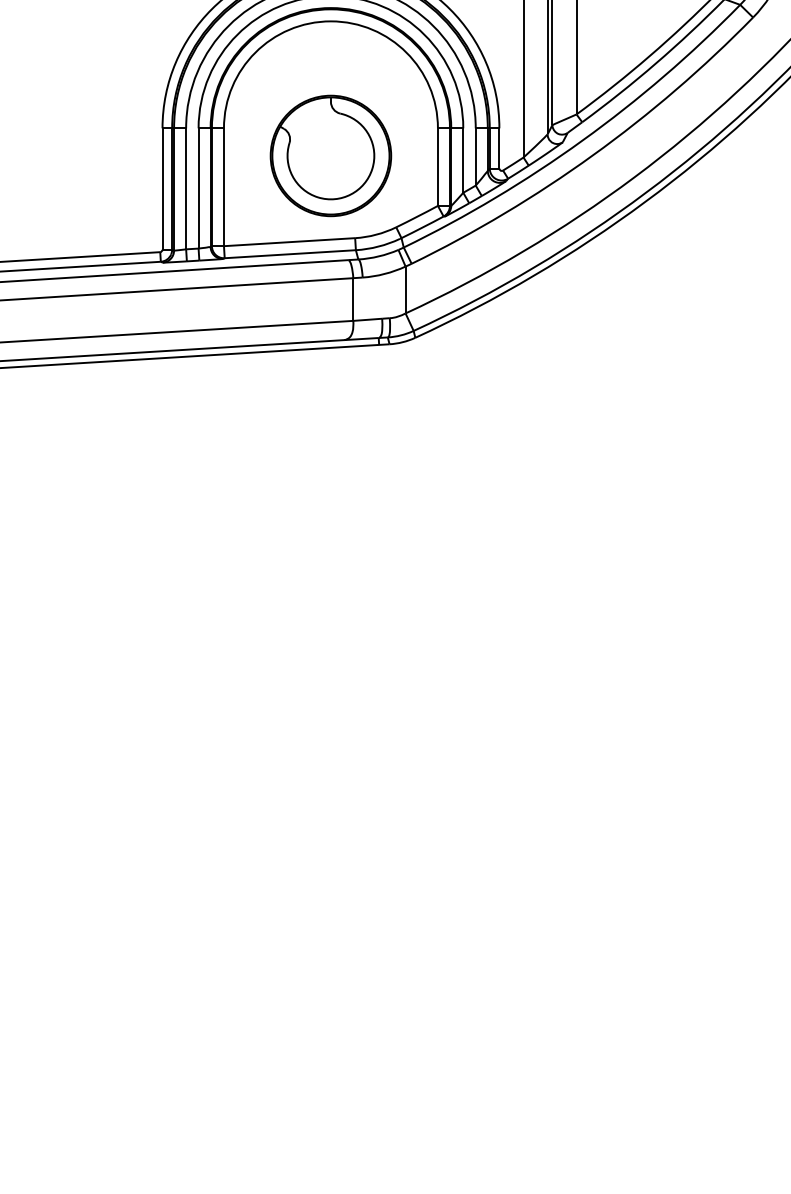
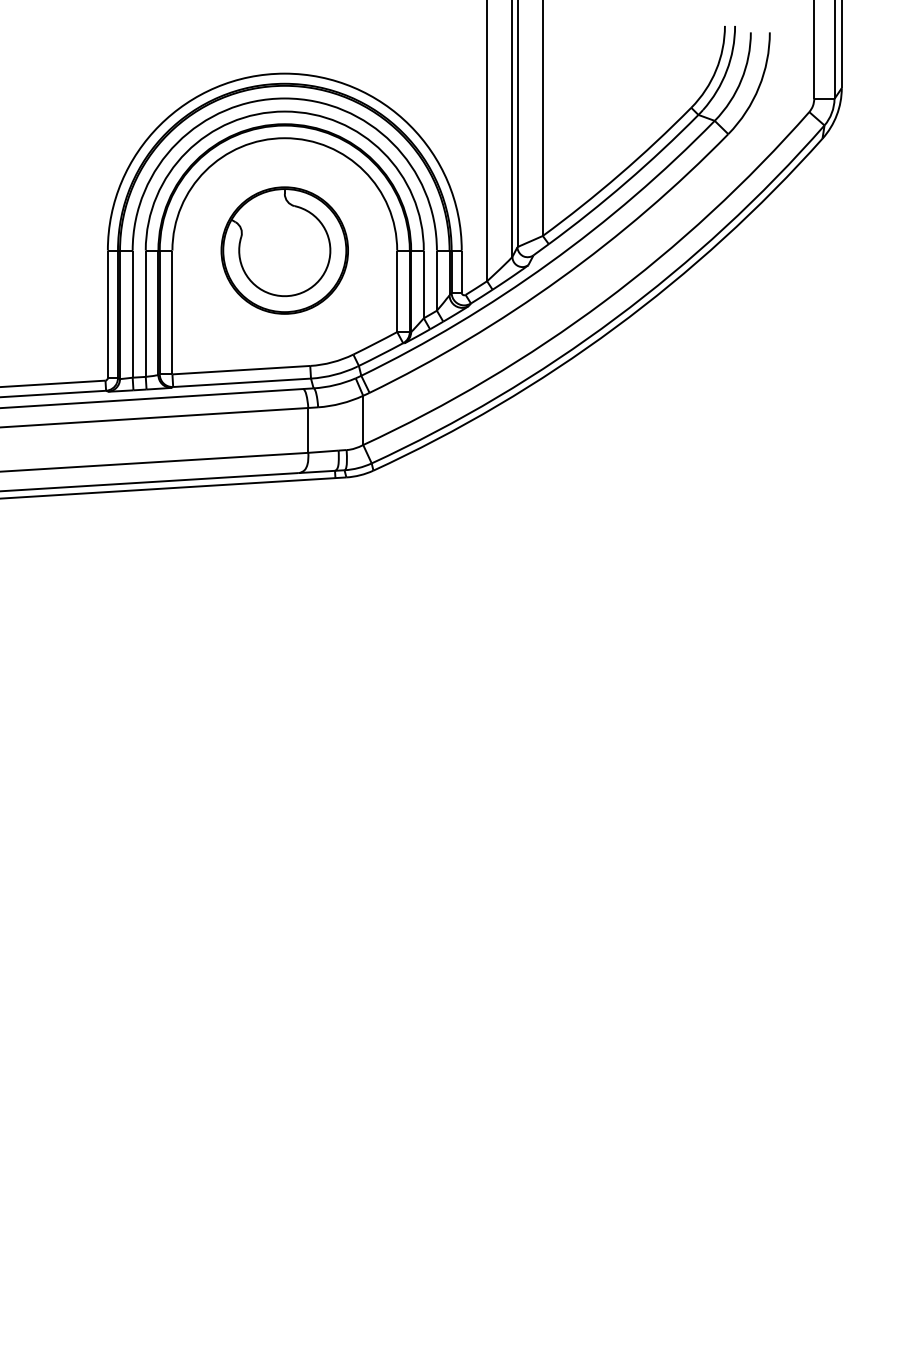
part: (330, 155) -> (284, 250), moved

